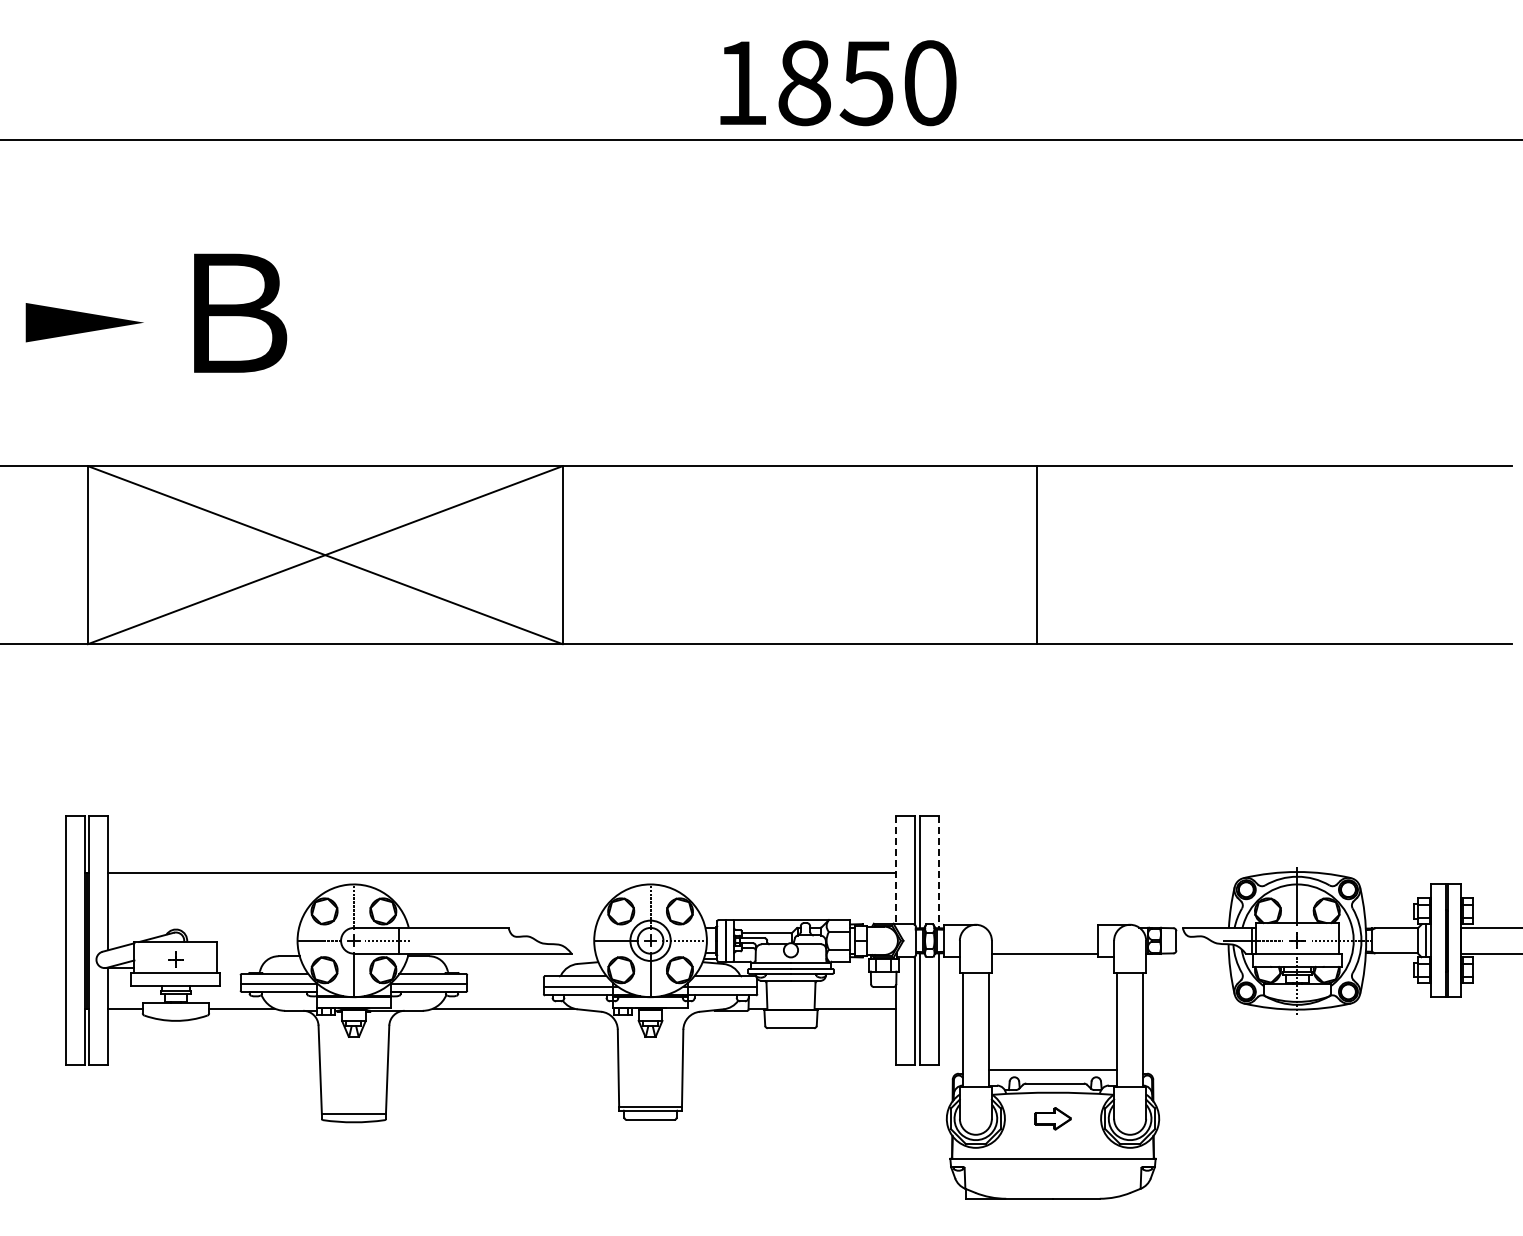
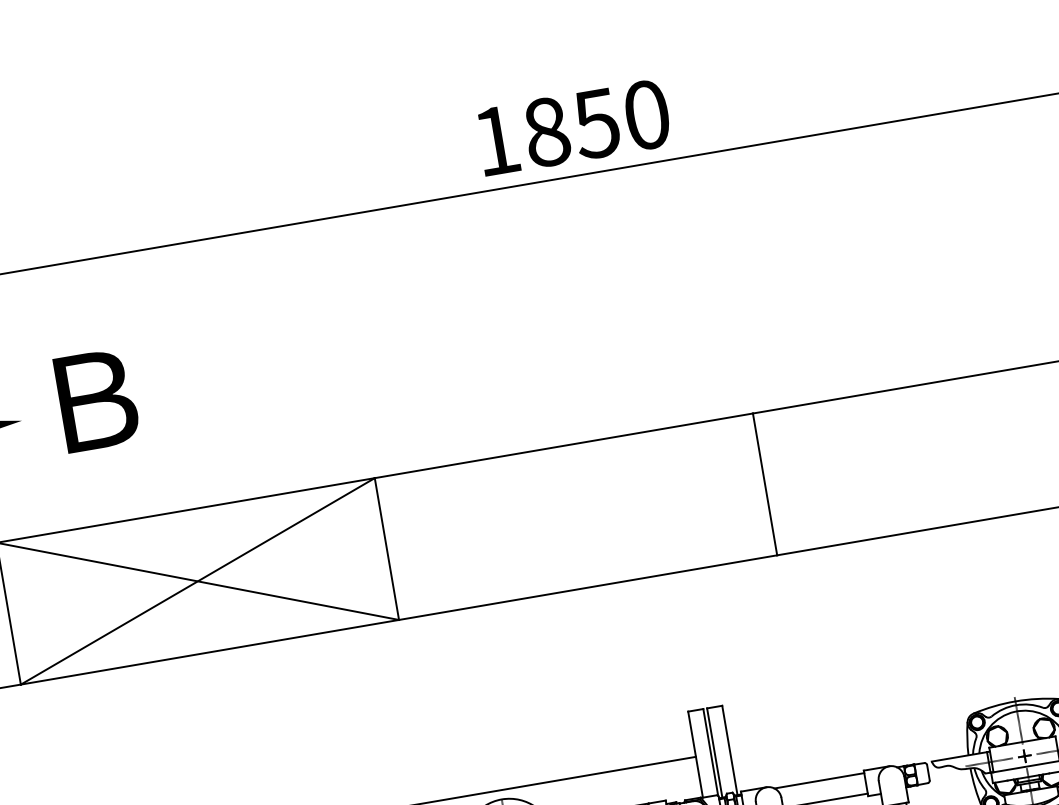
text: (838, 83) -> (573, 127), moved
line: (896, 870) -> (695, 754), dashed -> solid
line: (938, 872) -> (729, 750), dashed -> solid
line: (1041, 927) -> (819, 780), added

